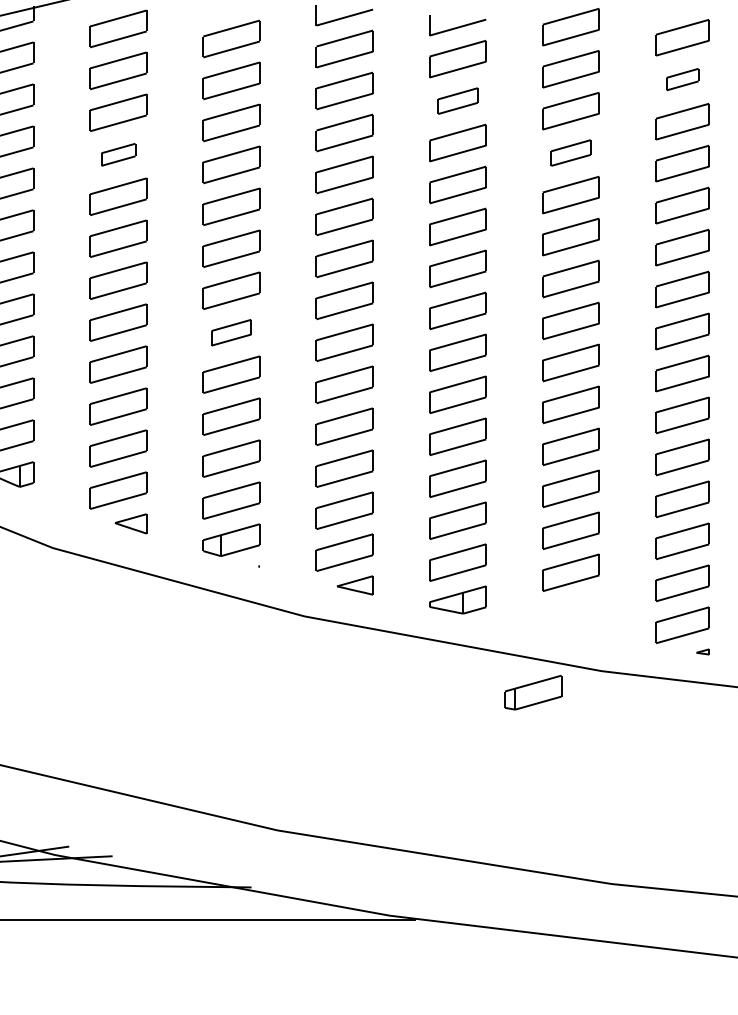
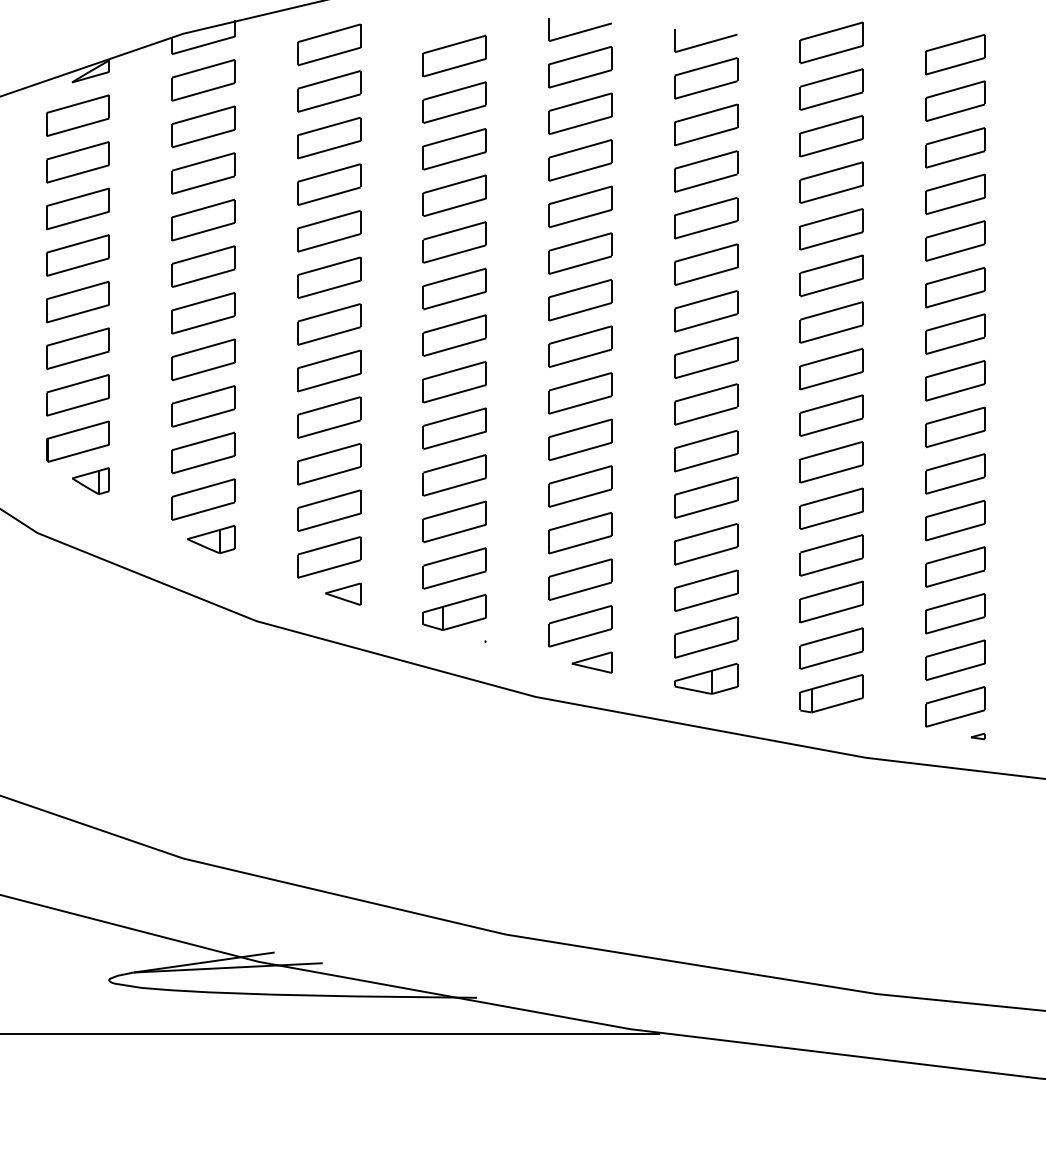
part: (682, 79) -> (955, 100), size x1.67
part: (458, 100) -> (706, 124), size x1.43
part: (570, 152) -> (831, 182), size x1.43
part: (118, 154) -> (329, 184), size x1.67
part: (231, 332) -> (454, 381), size x1.43
part: (533, 692) -> (831, 693), moved

